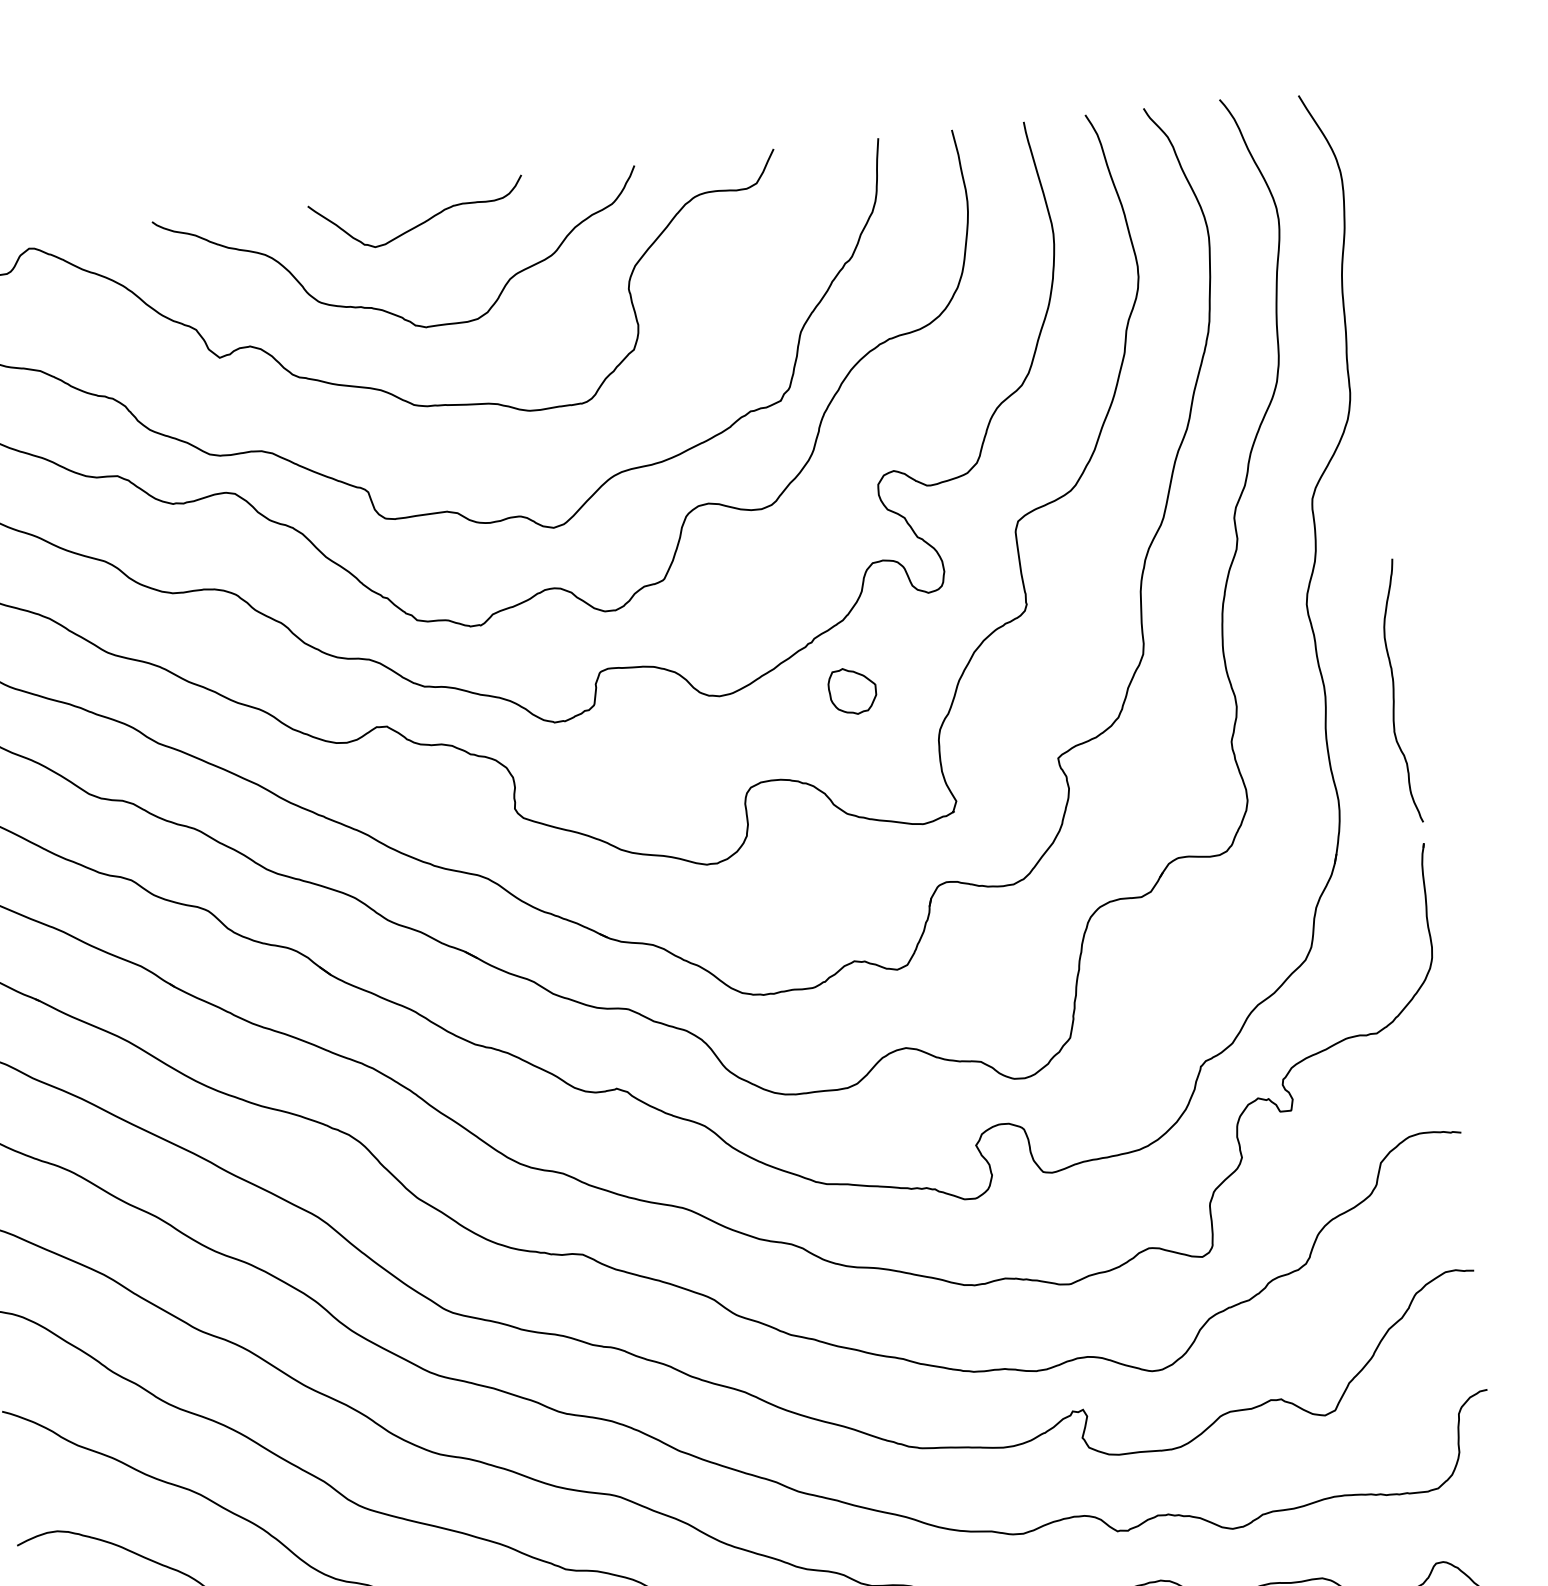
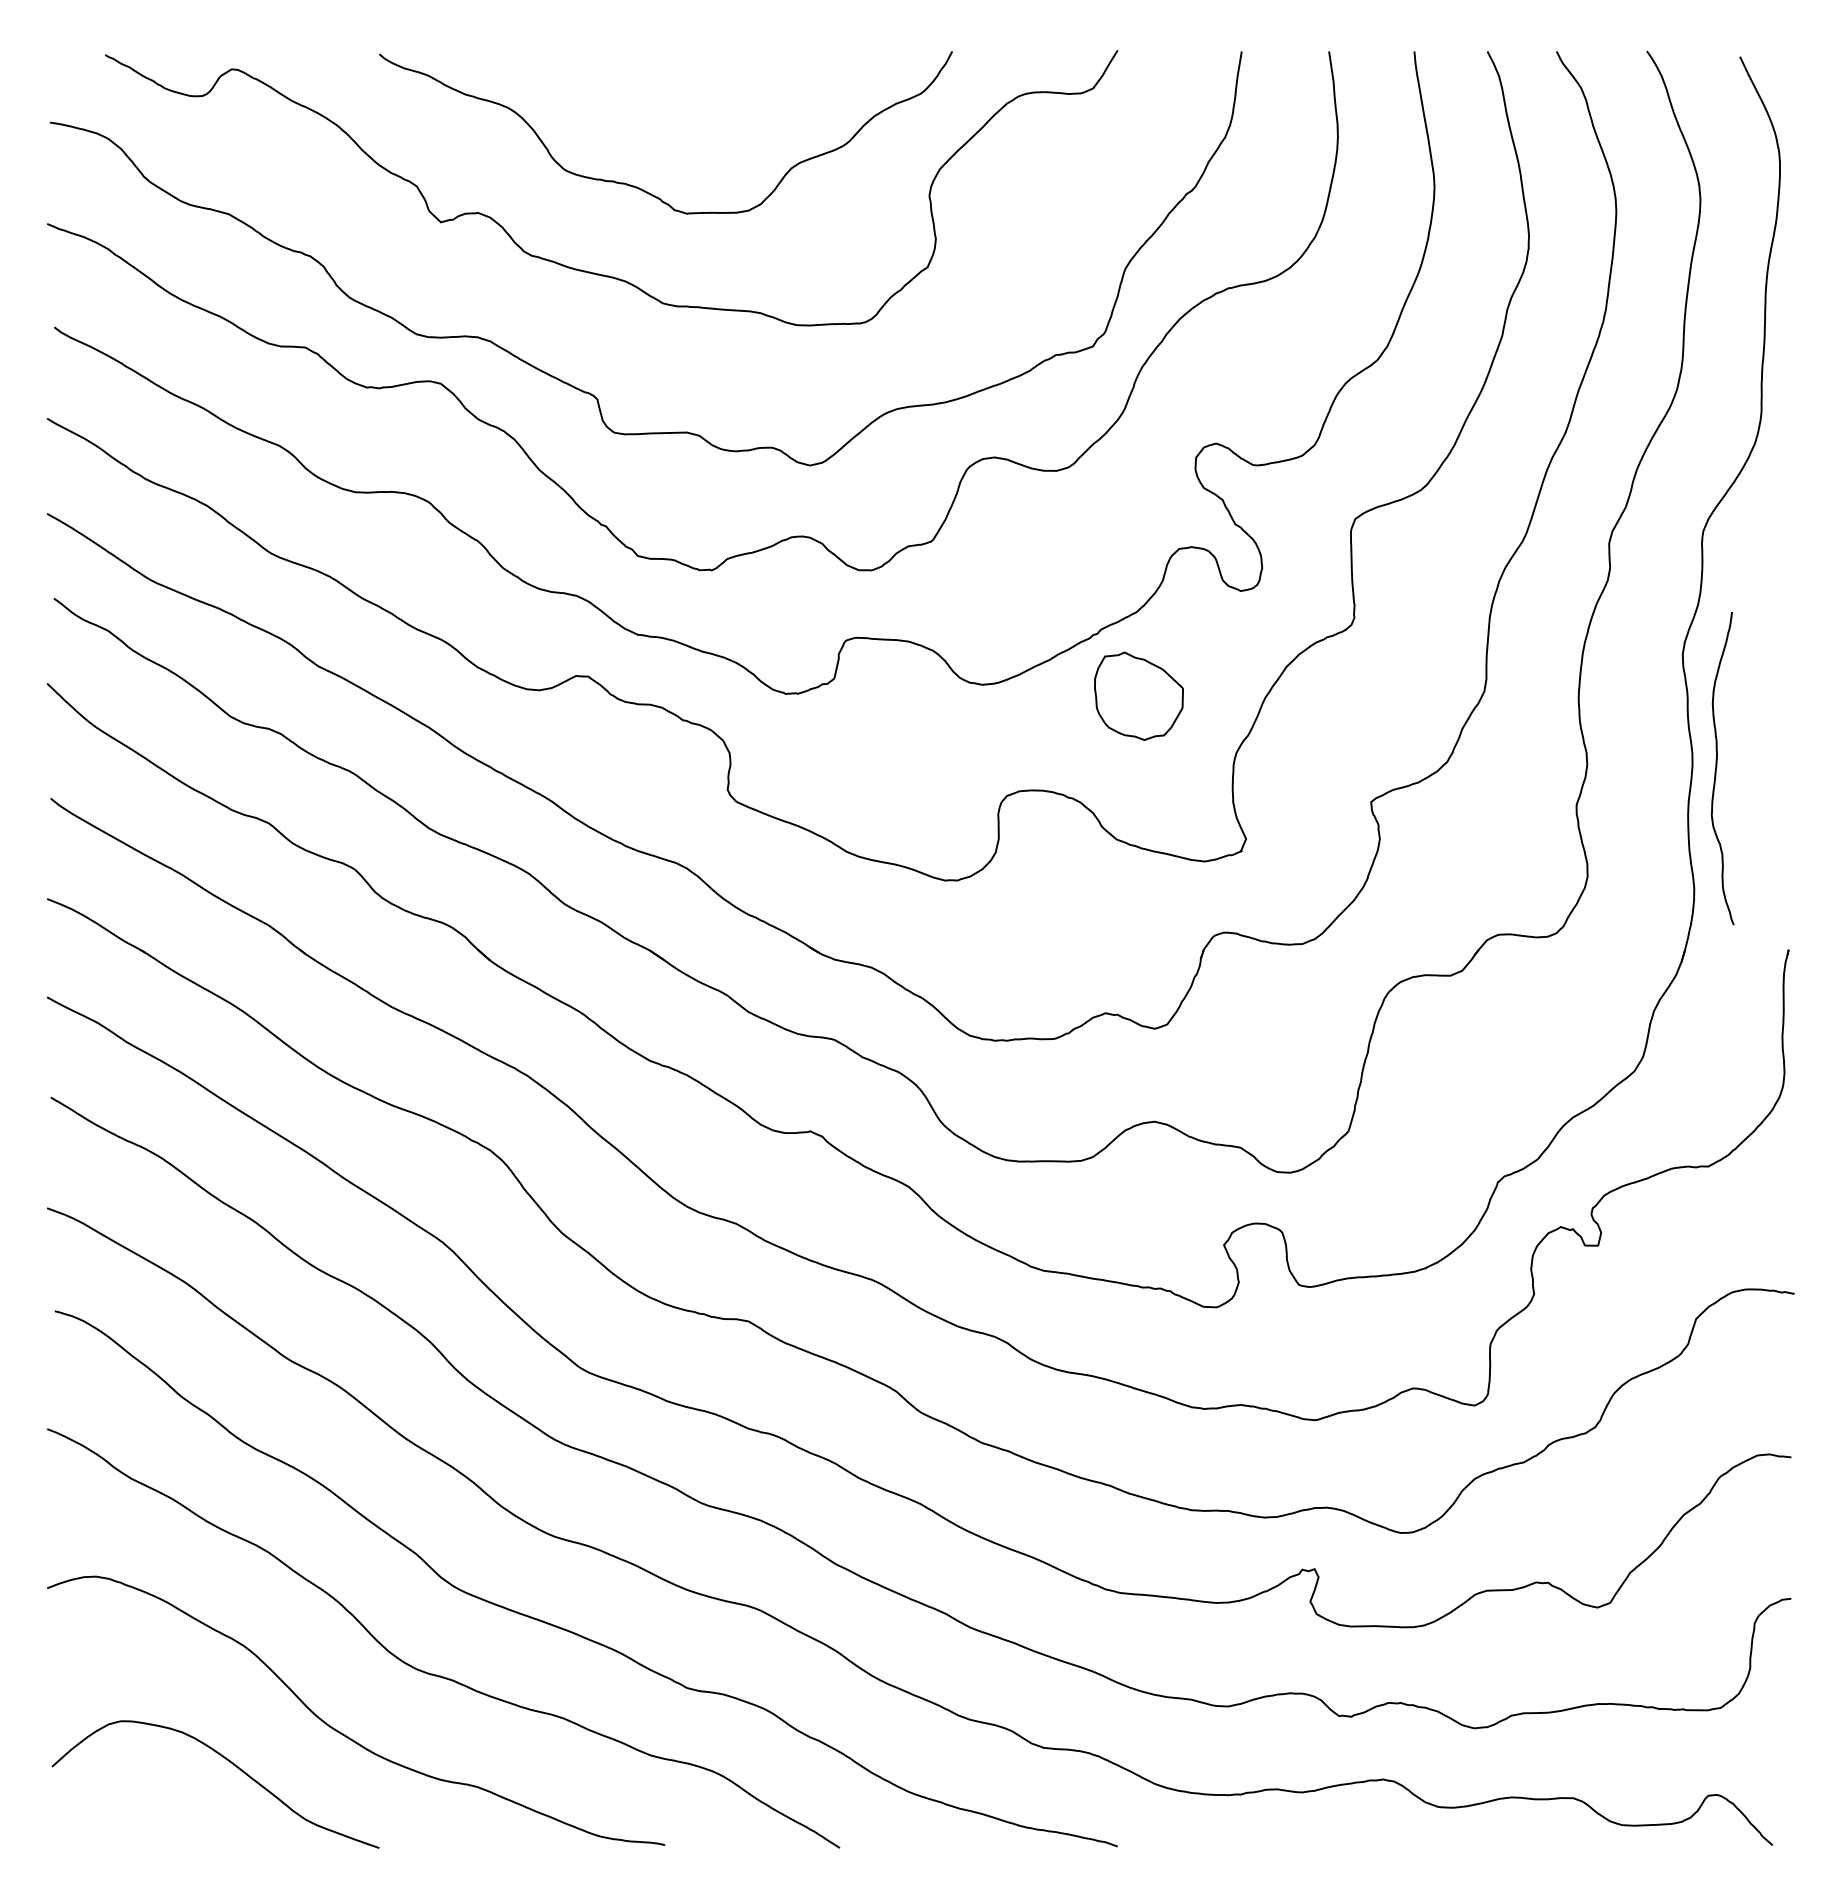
curve: (421, 222) -> (695, 90), removed
curve: (1394, 690) -> (1717, 766), moved
part: (852, 691) -> (1138, 696), size x1.6

